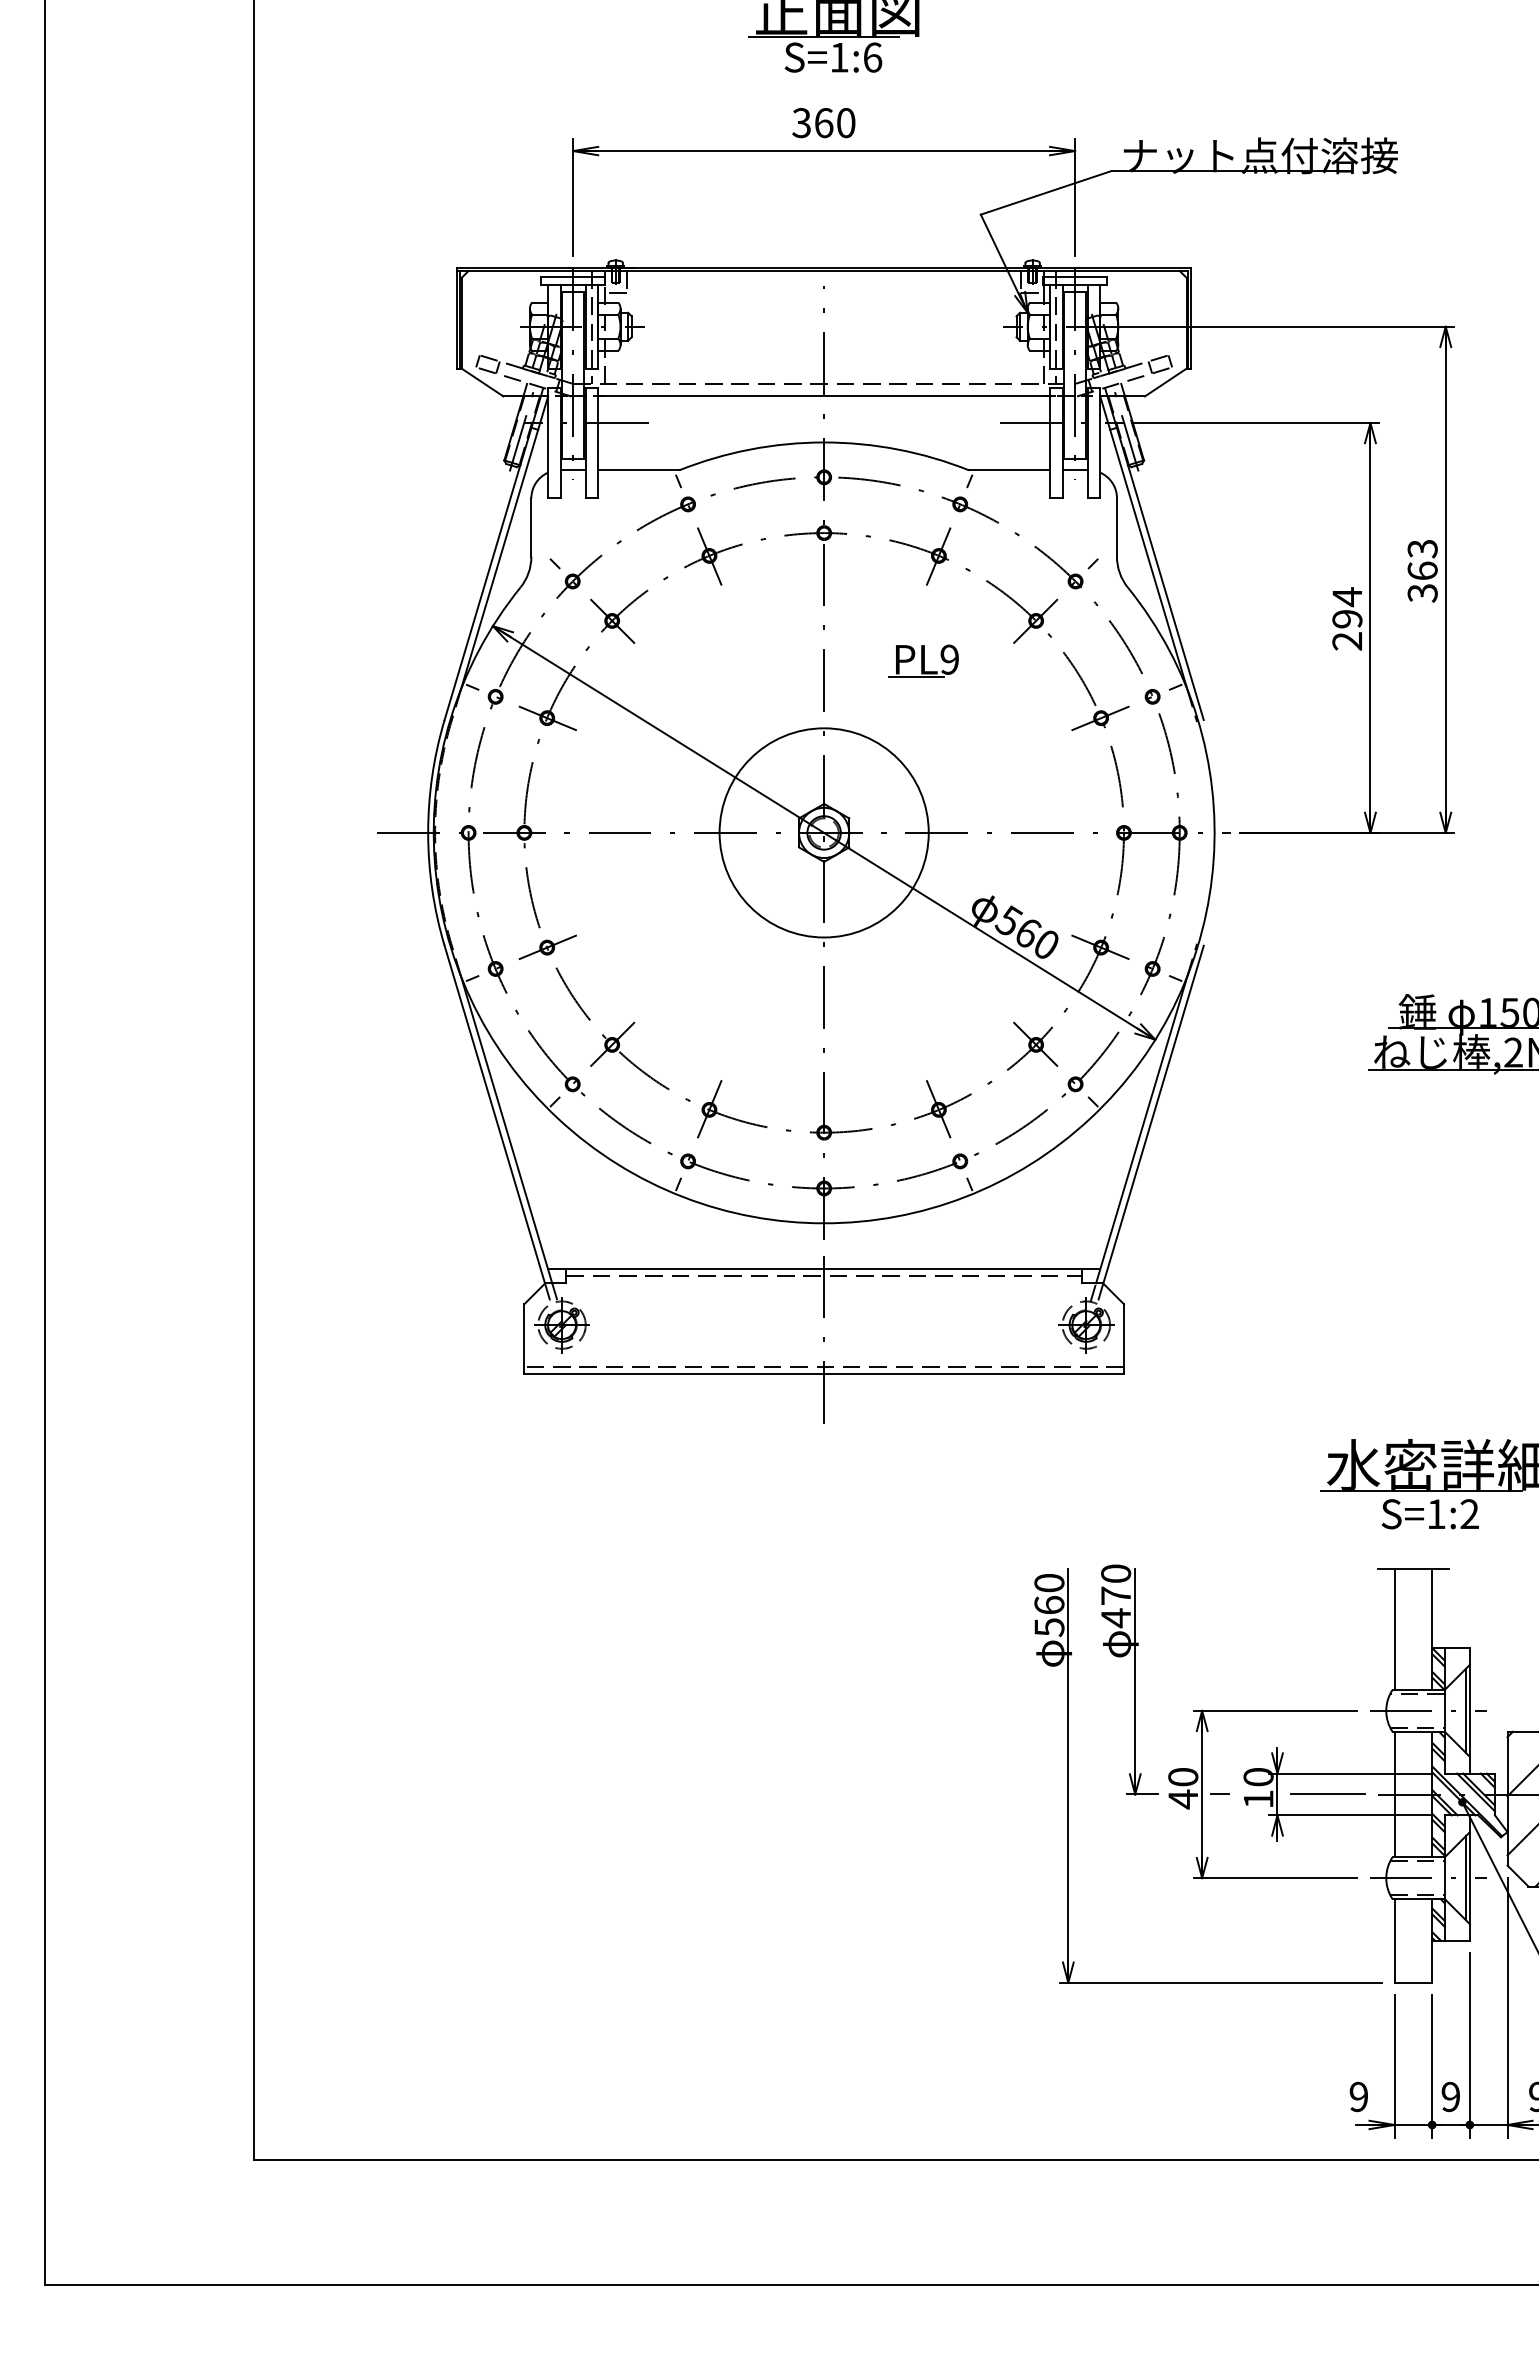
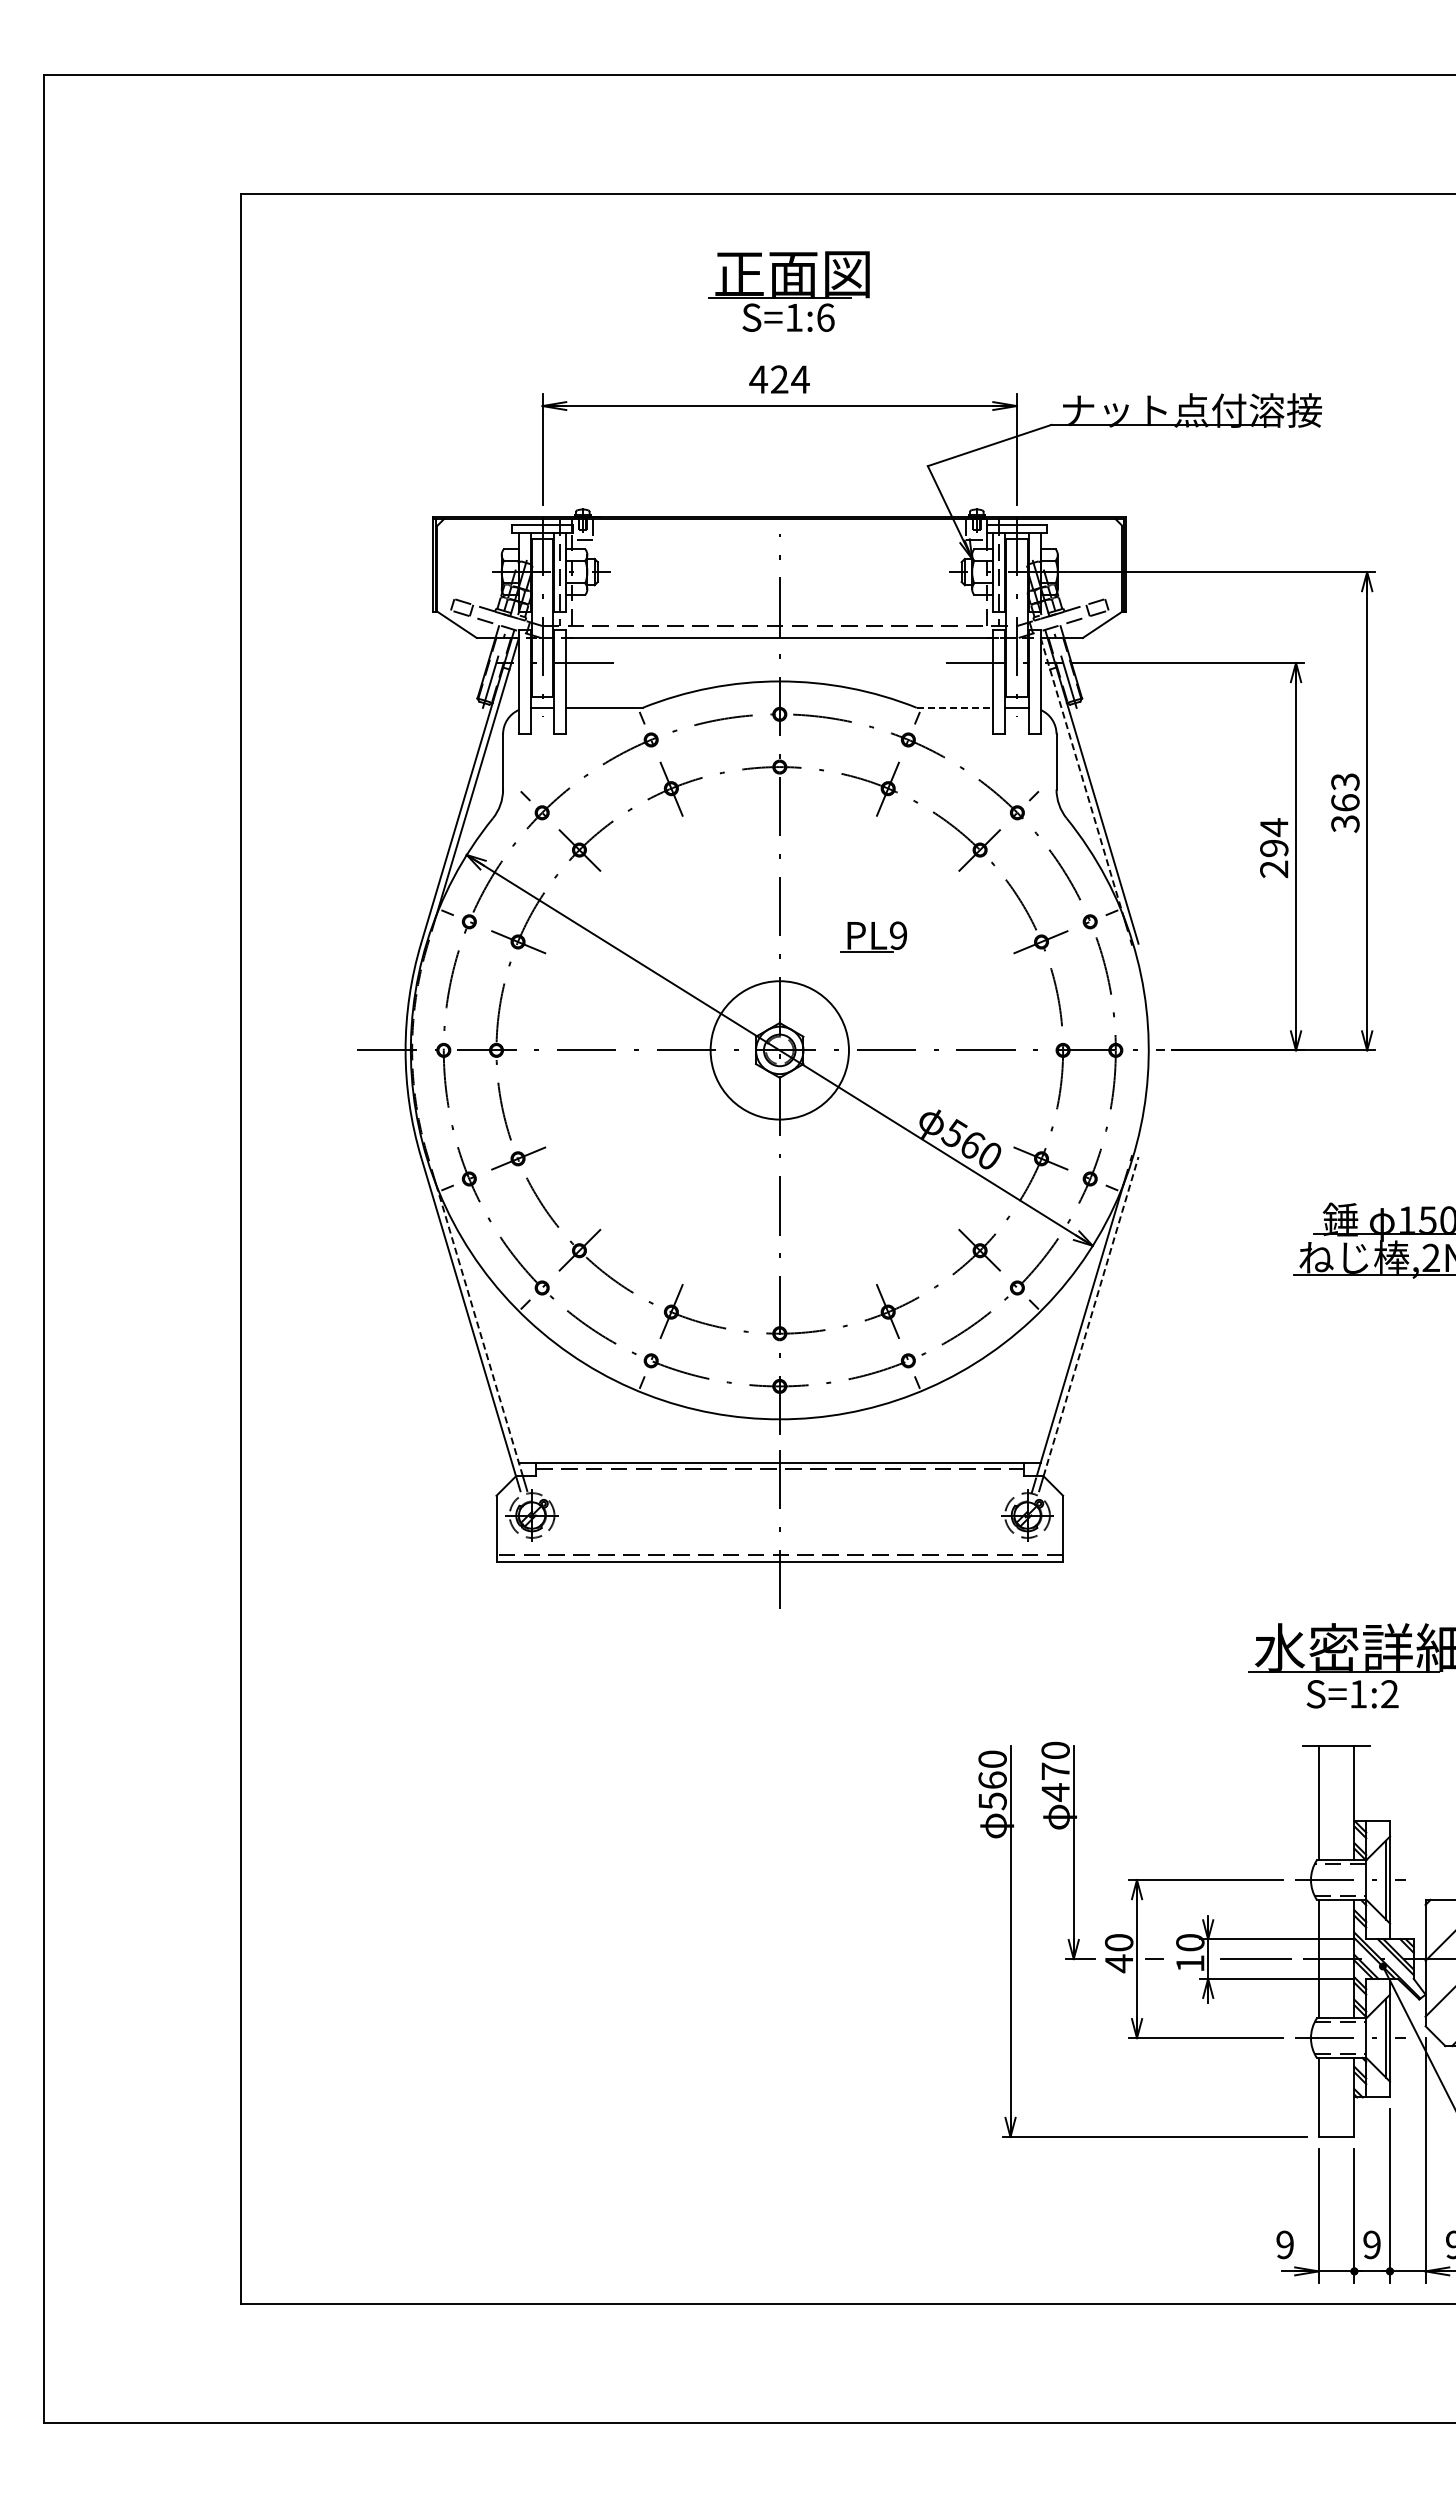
text: (823, 122) -> (779, 379), 360 -> 424
line: (1010, 470) -> (955, 707), solid -> dashed
line: (1144, 543) -> (1082, 776), solid -> dashed
part: (923, 660) -> (873, 936), moved
circle: (823, 833) -> (779, 1050), size x0.7
line: (1154, 1114) -> (1091, 1316), solid -> dashed
line: (506, 1129) -> (479, 1330), solid -> dashed

